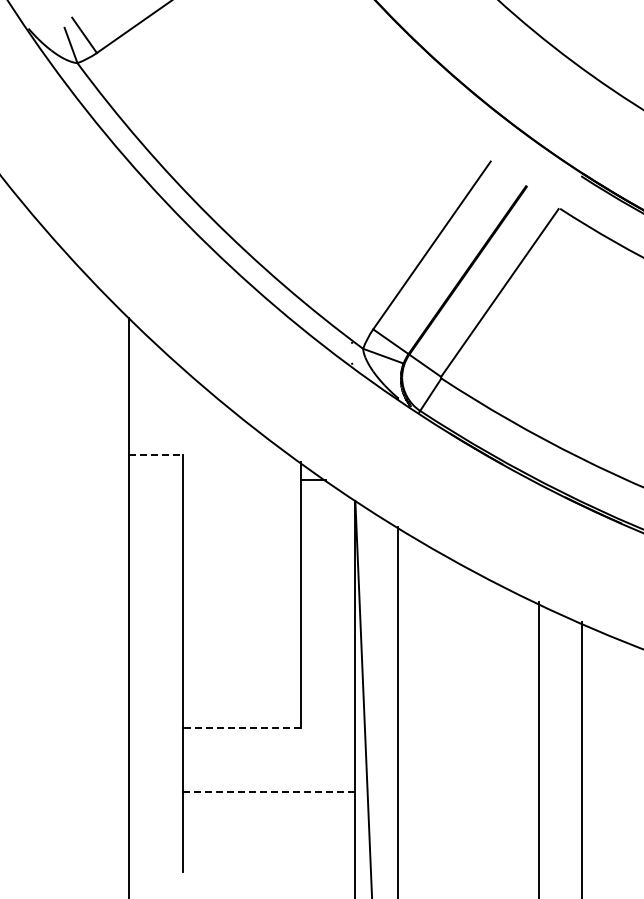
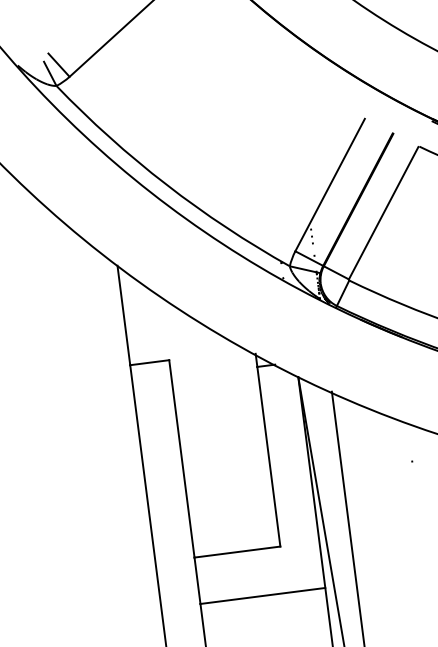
line: (156, 455) -> (150, 362), dashed -> solid
line: (241, 727) -> (236, 551), dashed -> solid
line: (268, 792) -> (262, 596), dashed -> solid

